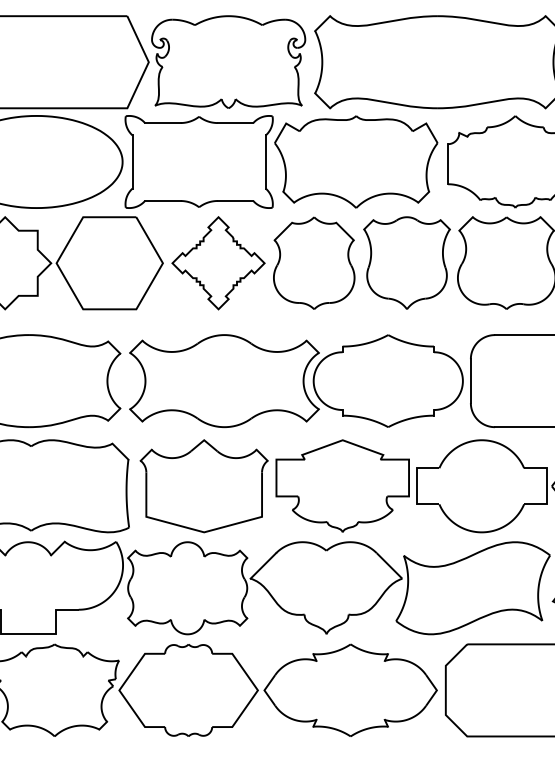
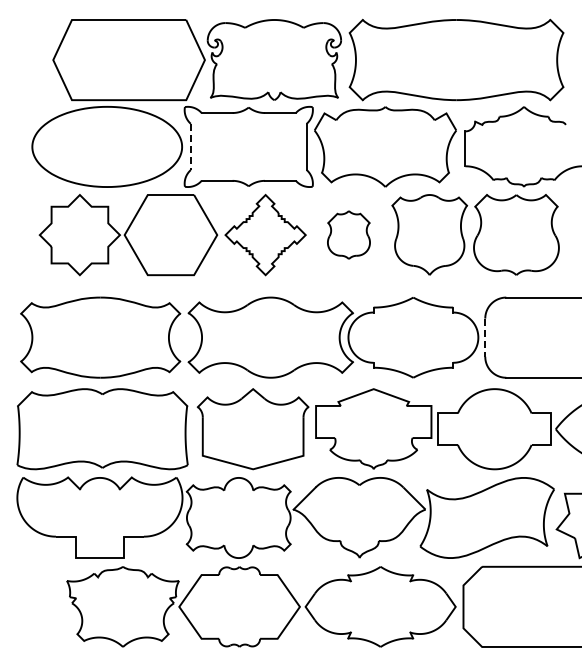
line: (132, 162) -> (190, 147), solid -> dashed
part: (313, 262) -> (348, 234), size x0.6
line: (471, 382) -> (485, 338), solid -> dashed

